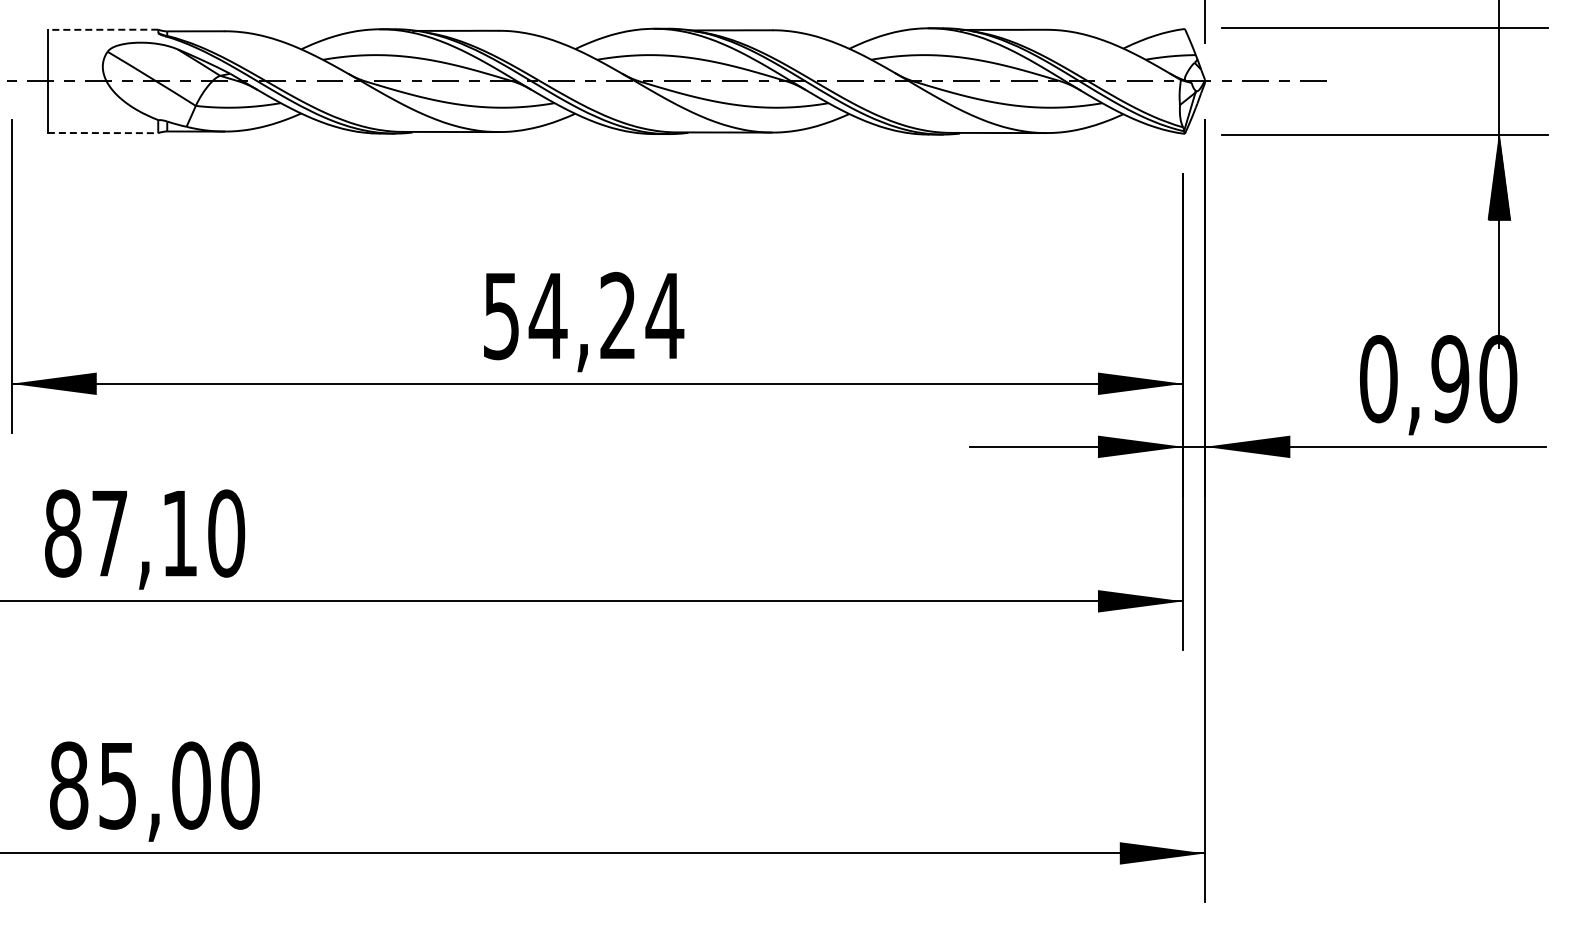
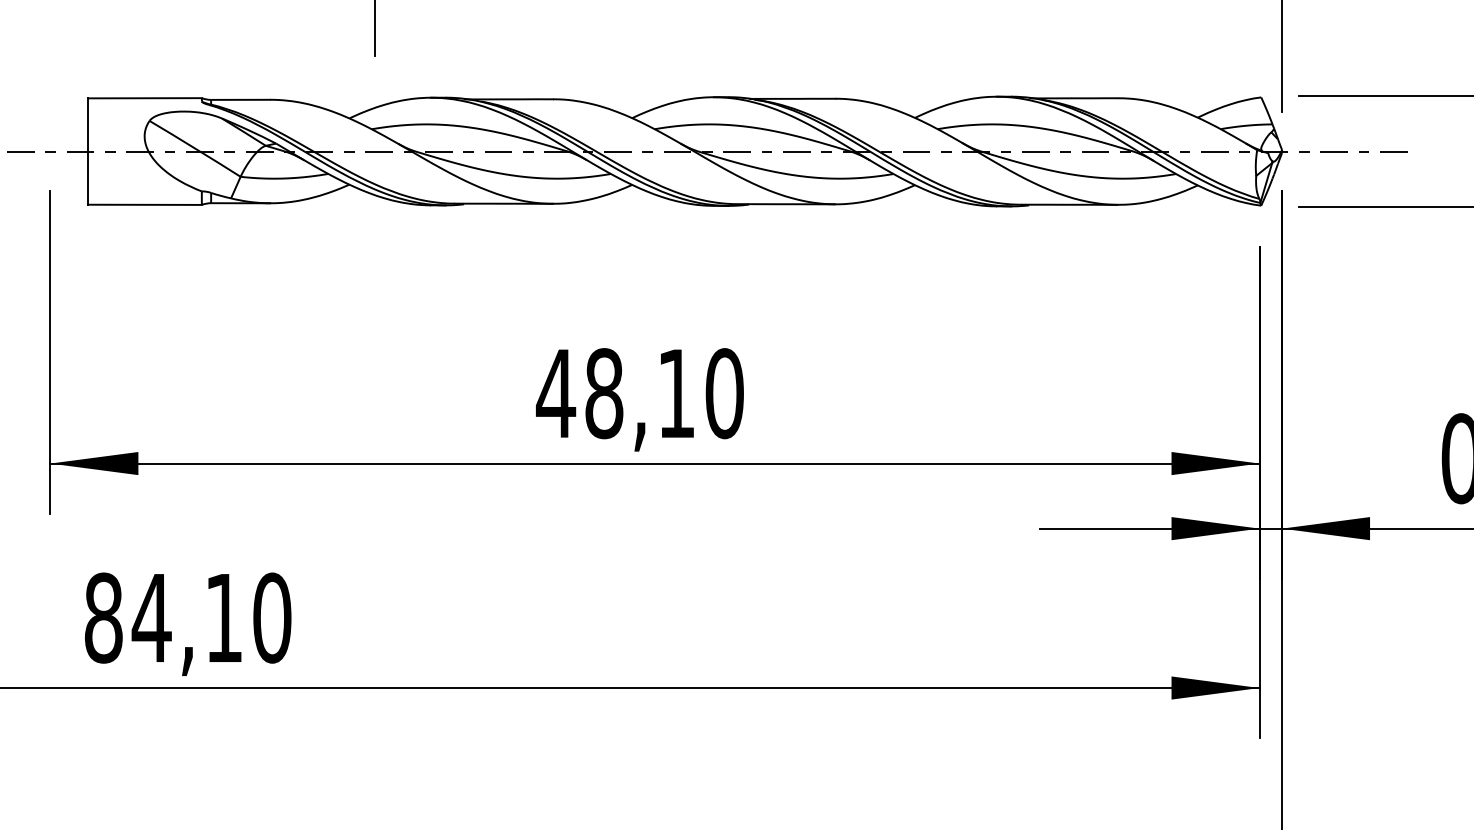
line: (102, 29) -> (144, 97), dashed -> solid
line: (103, 133) -> (145, 205), dashed -> solid
text: (583, 315) -> (640, 393), 54,24 -> 48,10
text: (109, 533) -> (151, 618), 87,10 -> 84,10

